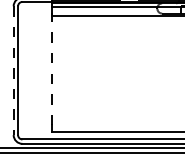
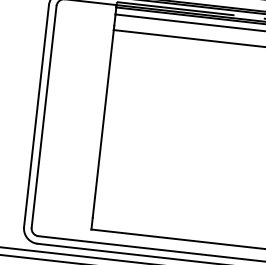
line: (52, 70) -> (103, 123), dashed -> solid
line: (13, 71) -> (36, 117), dashed -> solid

